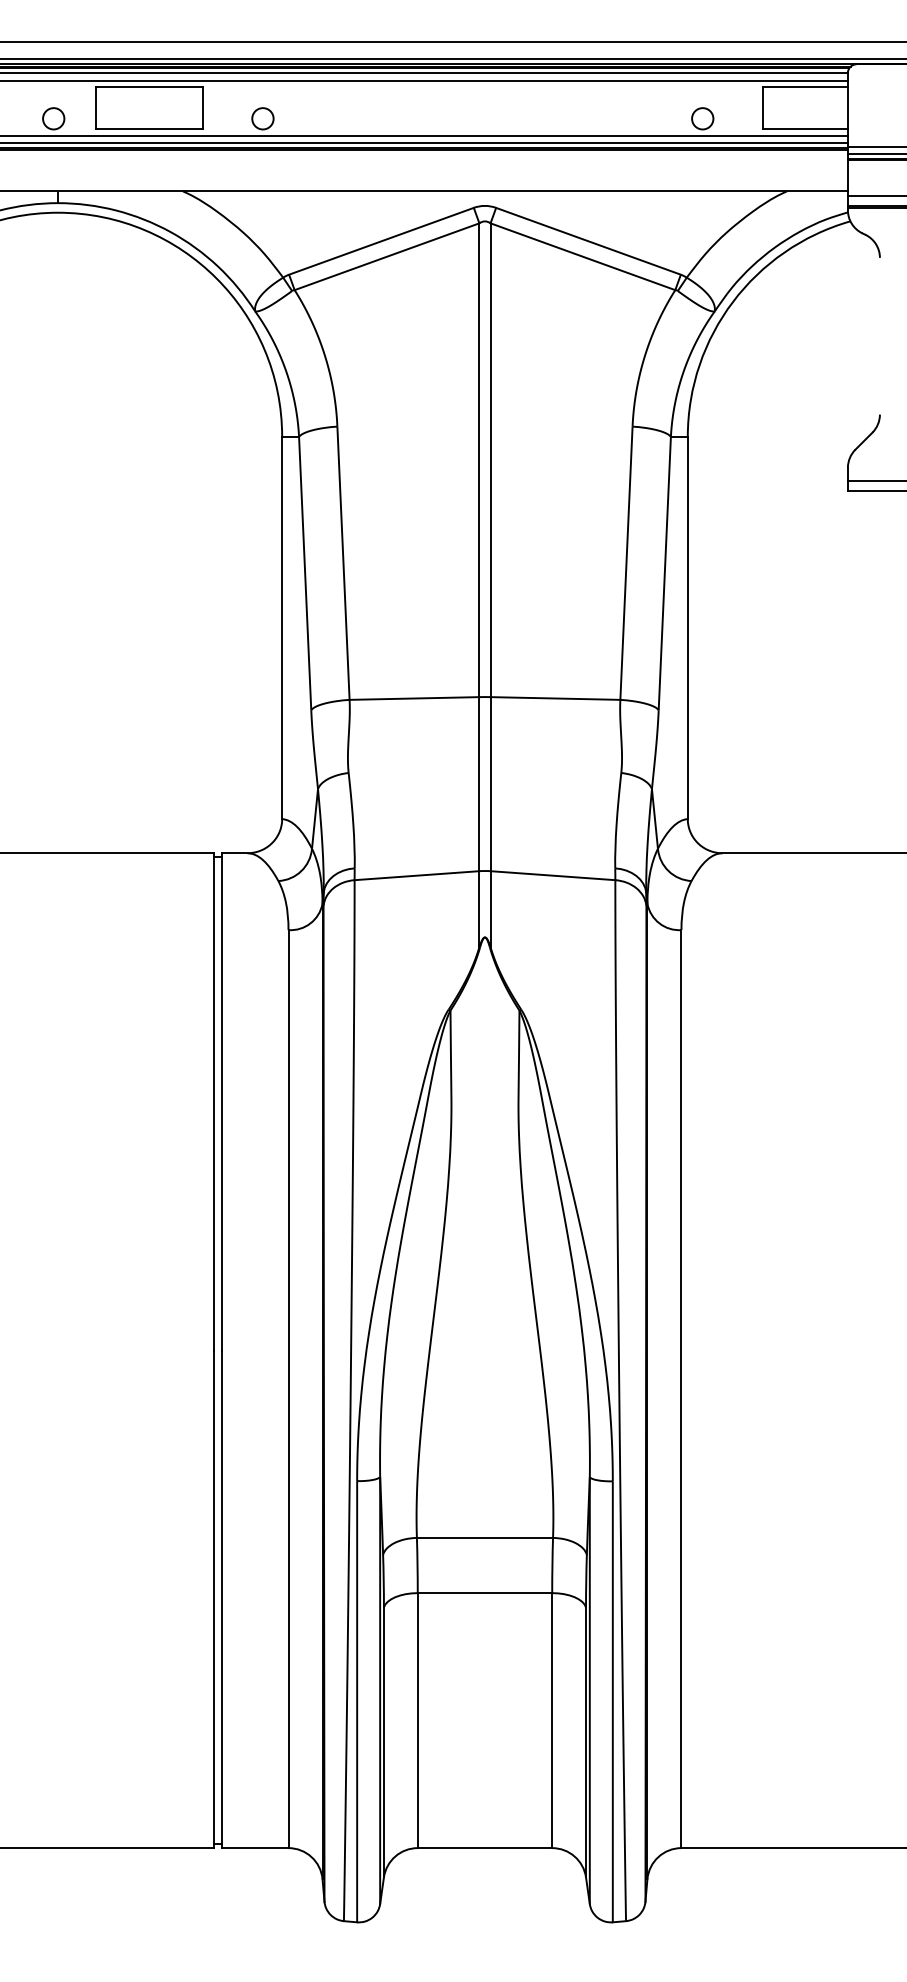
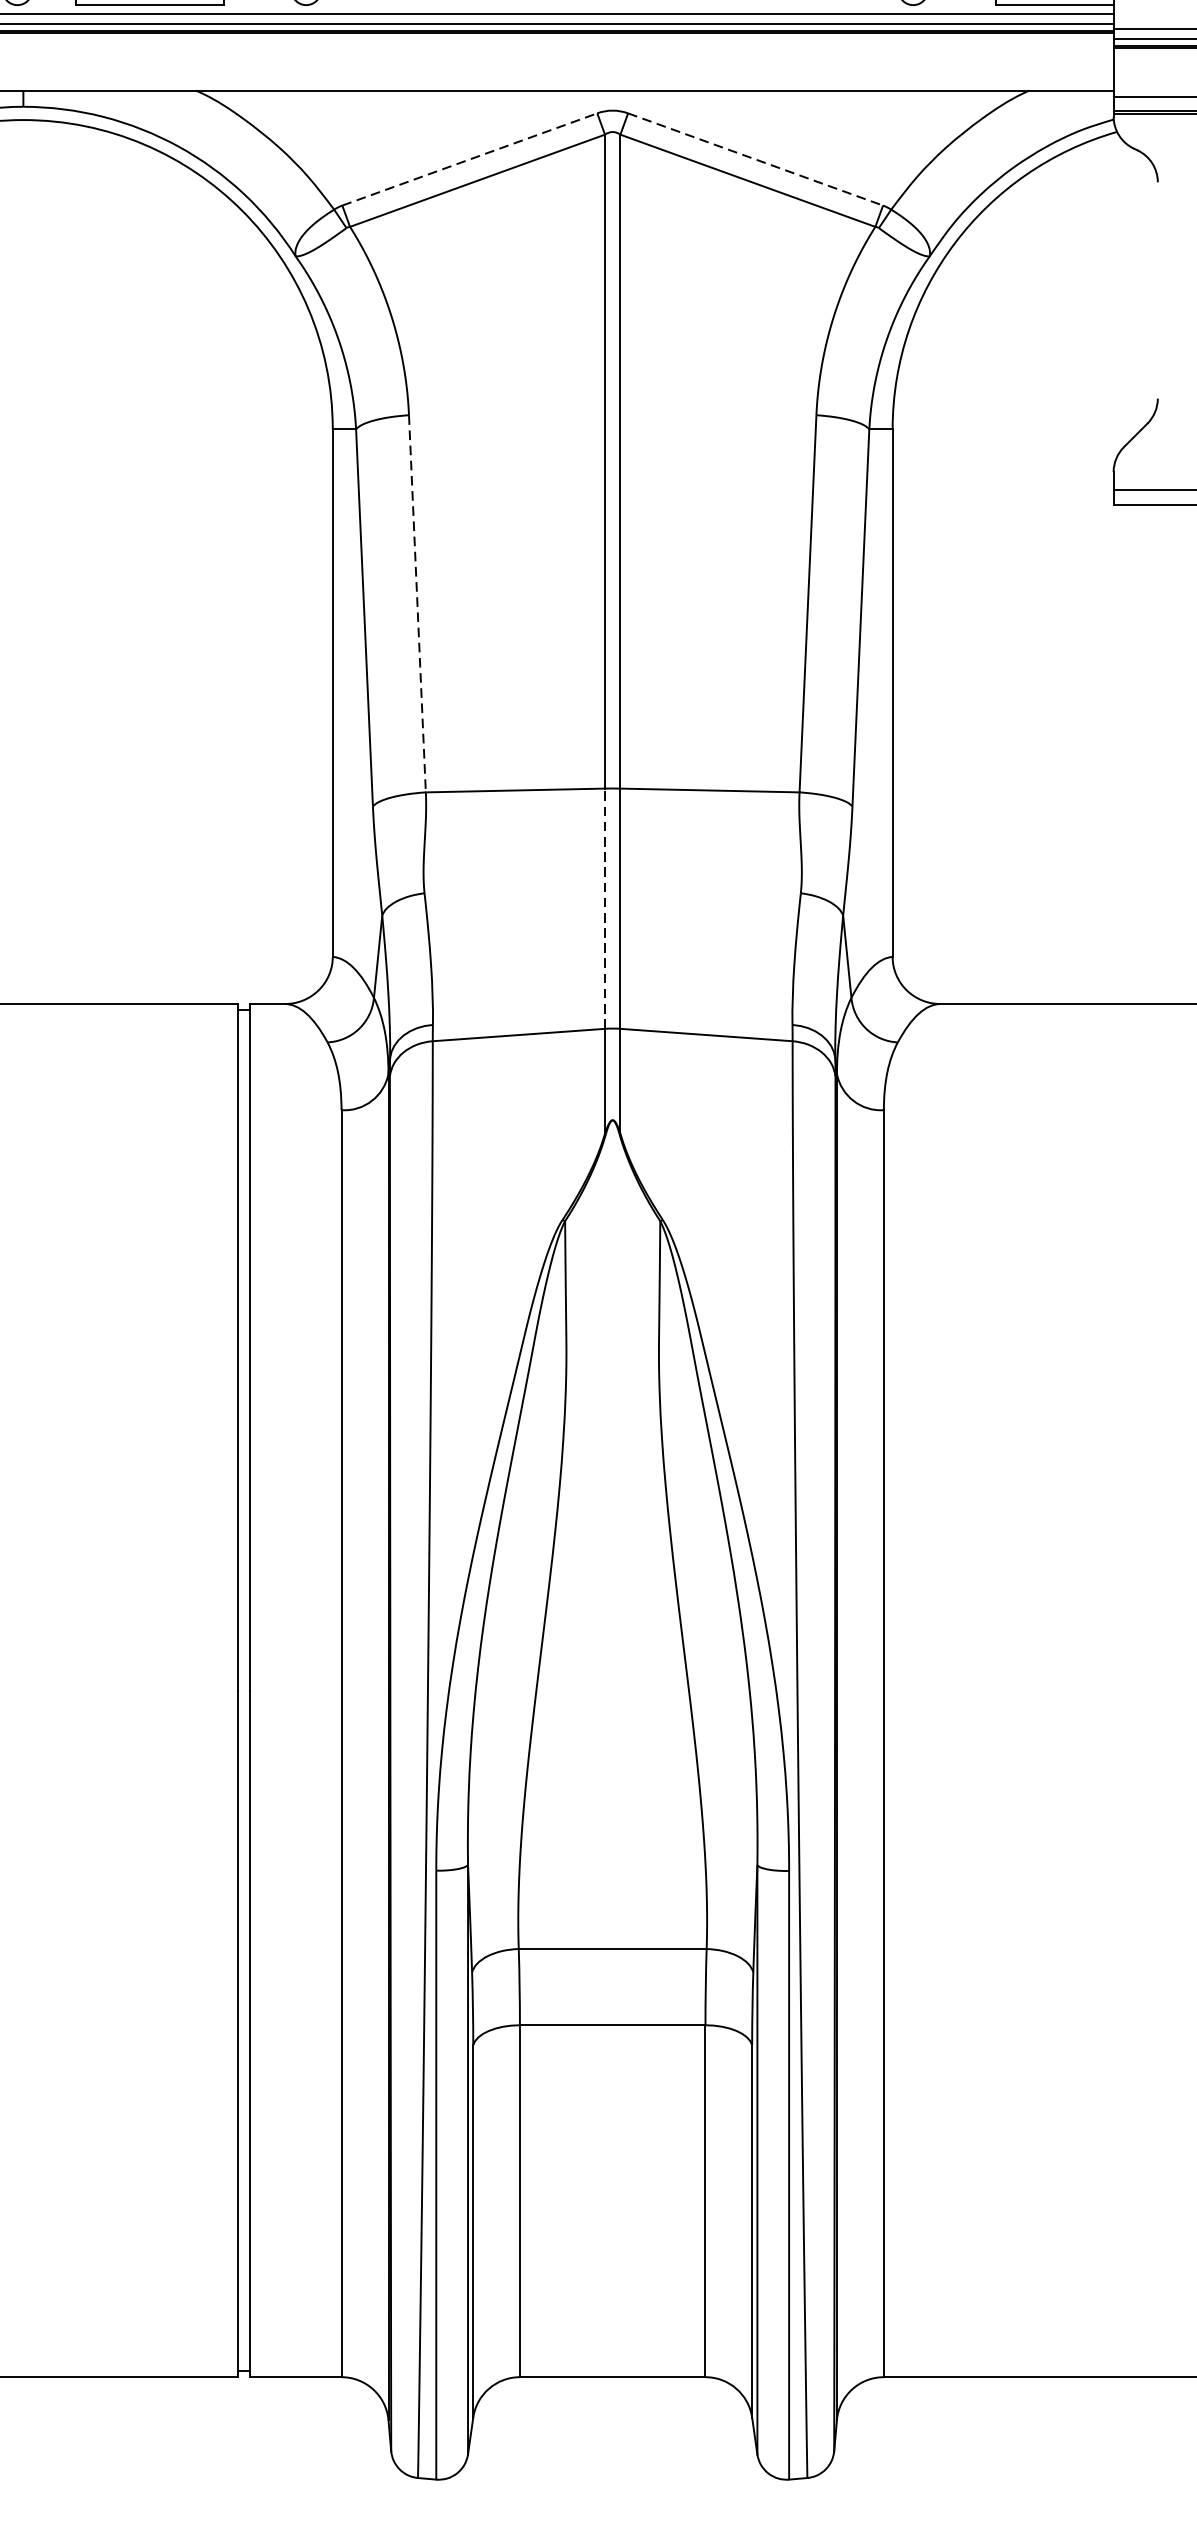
line: (381, 241) -> (469, 159), solid -> dashed
line: (588, 241) -> (755, 159), solid -> dashed
line: (343, 563) -> (417, 604), solid -> dashed
line: (479, 783) -> (605, 907), solid -> dashed

